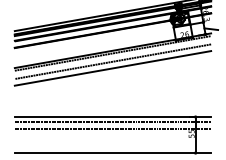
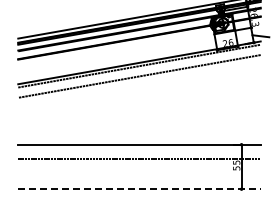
line: (113, 68) -> (139, 84), removed
line: (113, 122) -> (139, 151), removed
line: (113, 153) -> (139, 189), solid -> dashed

